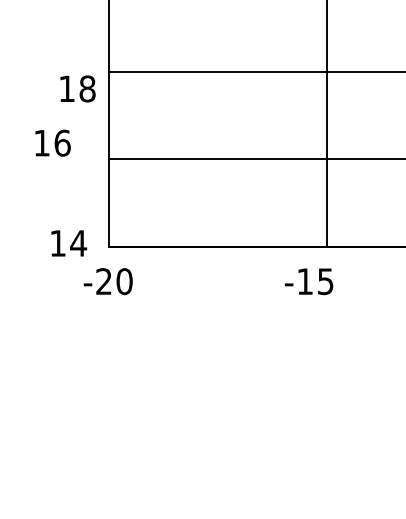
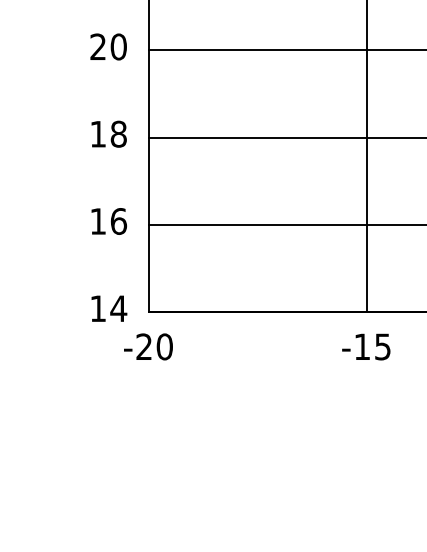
text: (77, 88) -> (108, 133), moved
text: (52, 143) -> (108, 221), moved
text: (309, 281) -> (366, 346), moved

